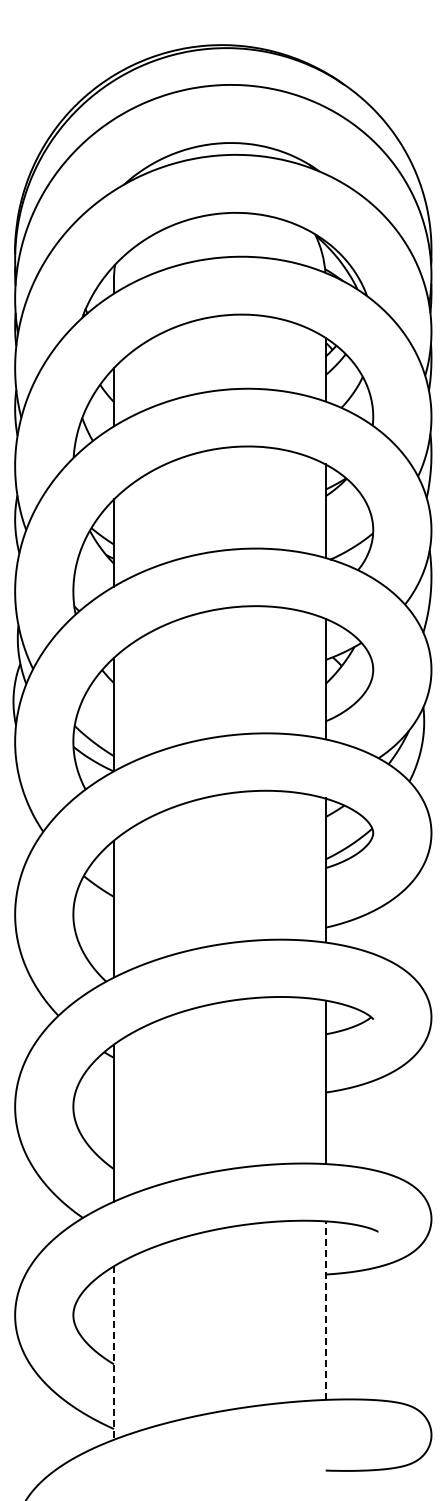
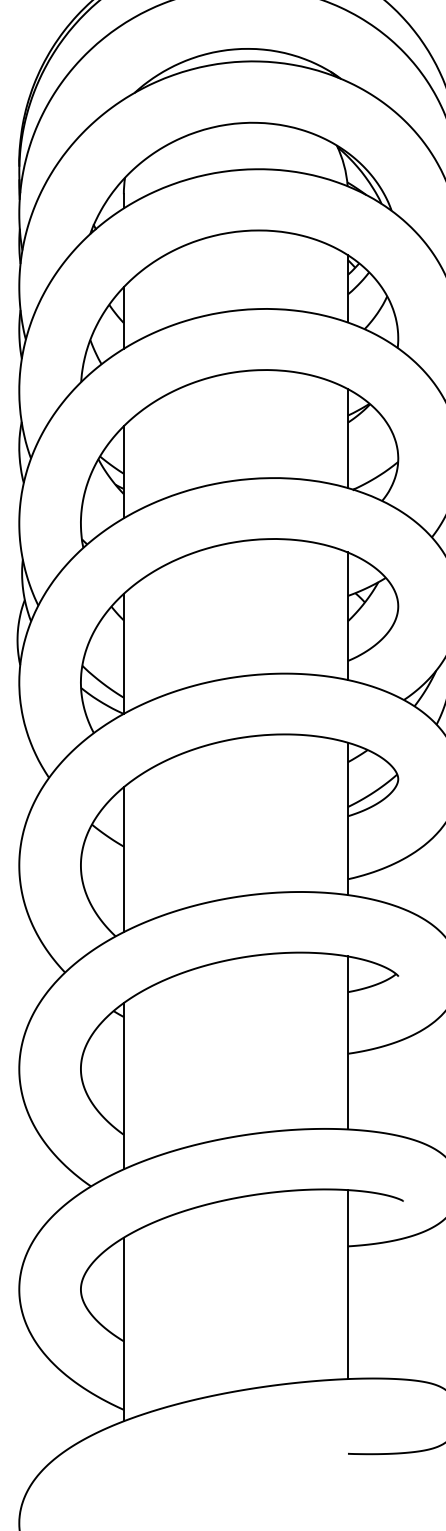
line: (325, 1310) -> (347, 1284), dashed -> solid
line: (113, 1353) -> (123, 1329), dashed -> solid

